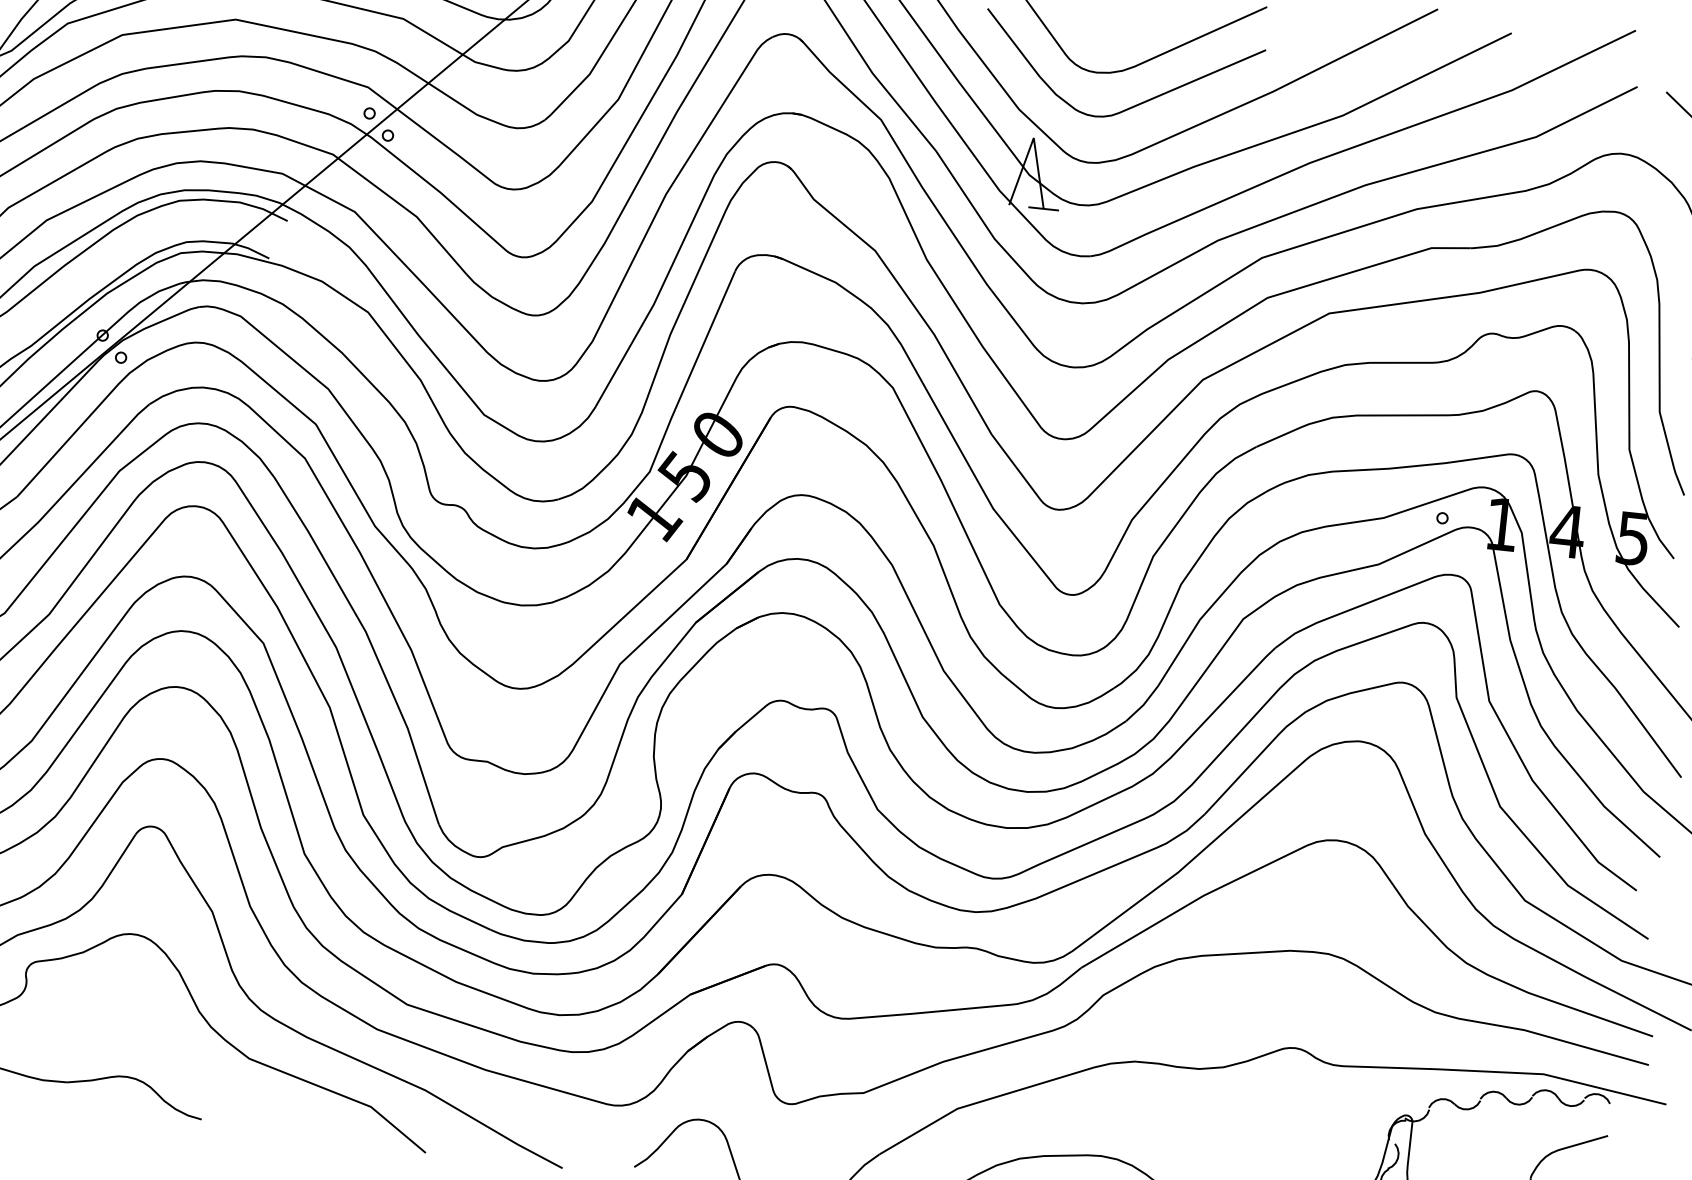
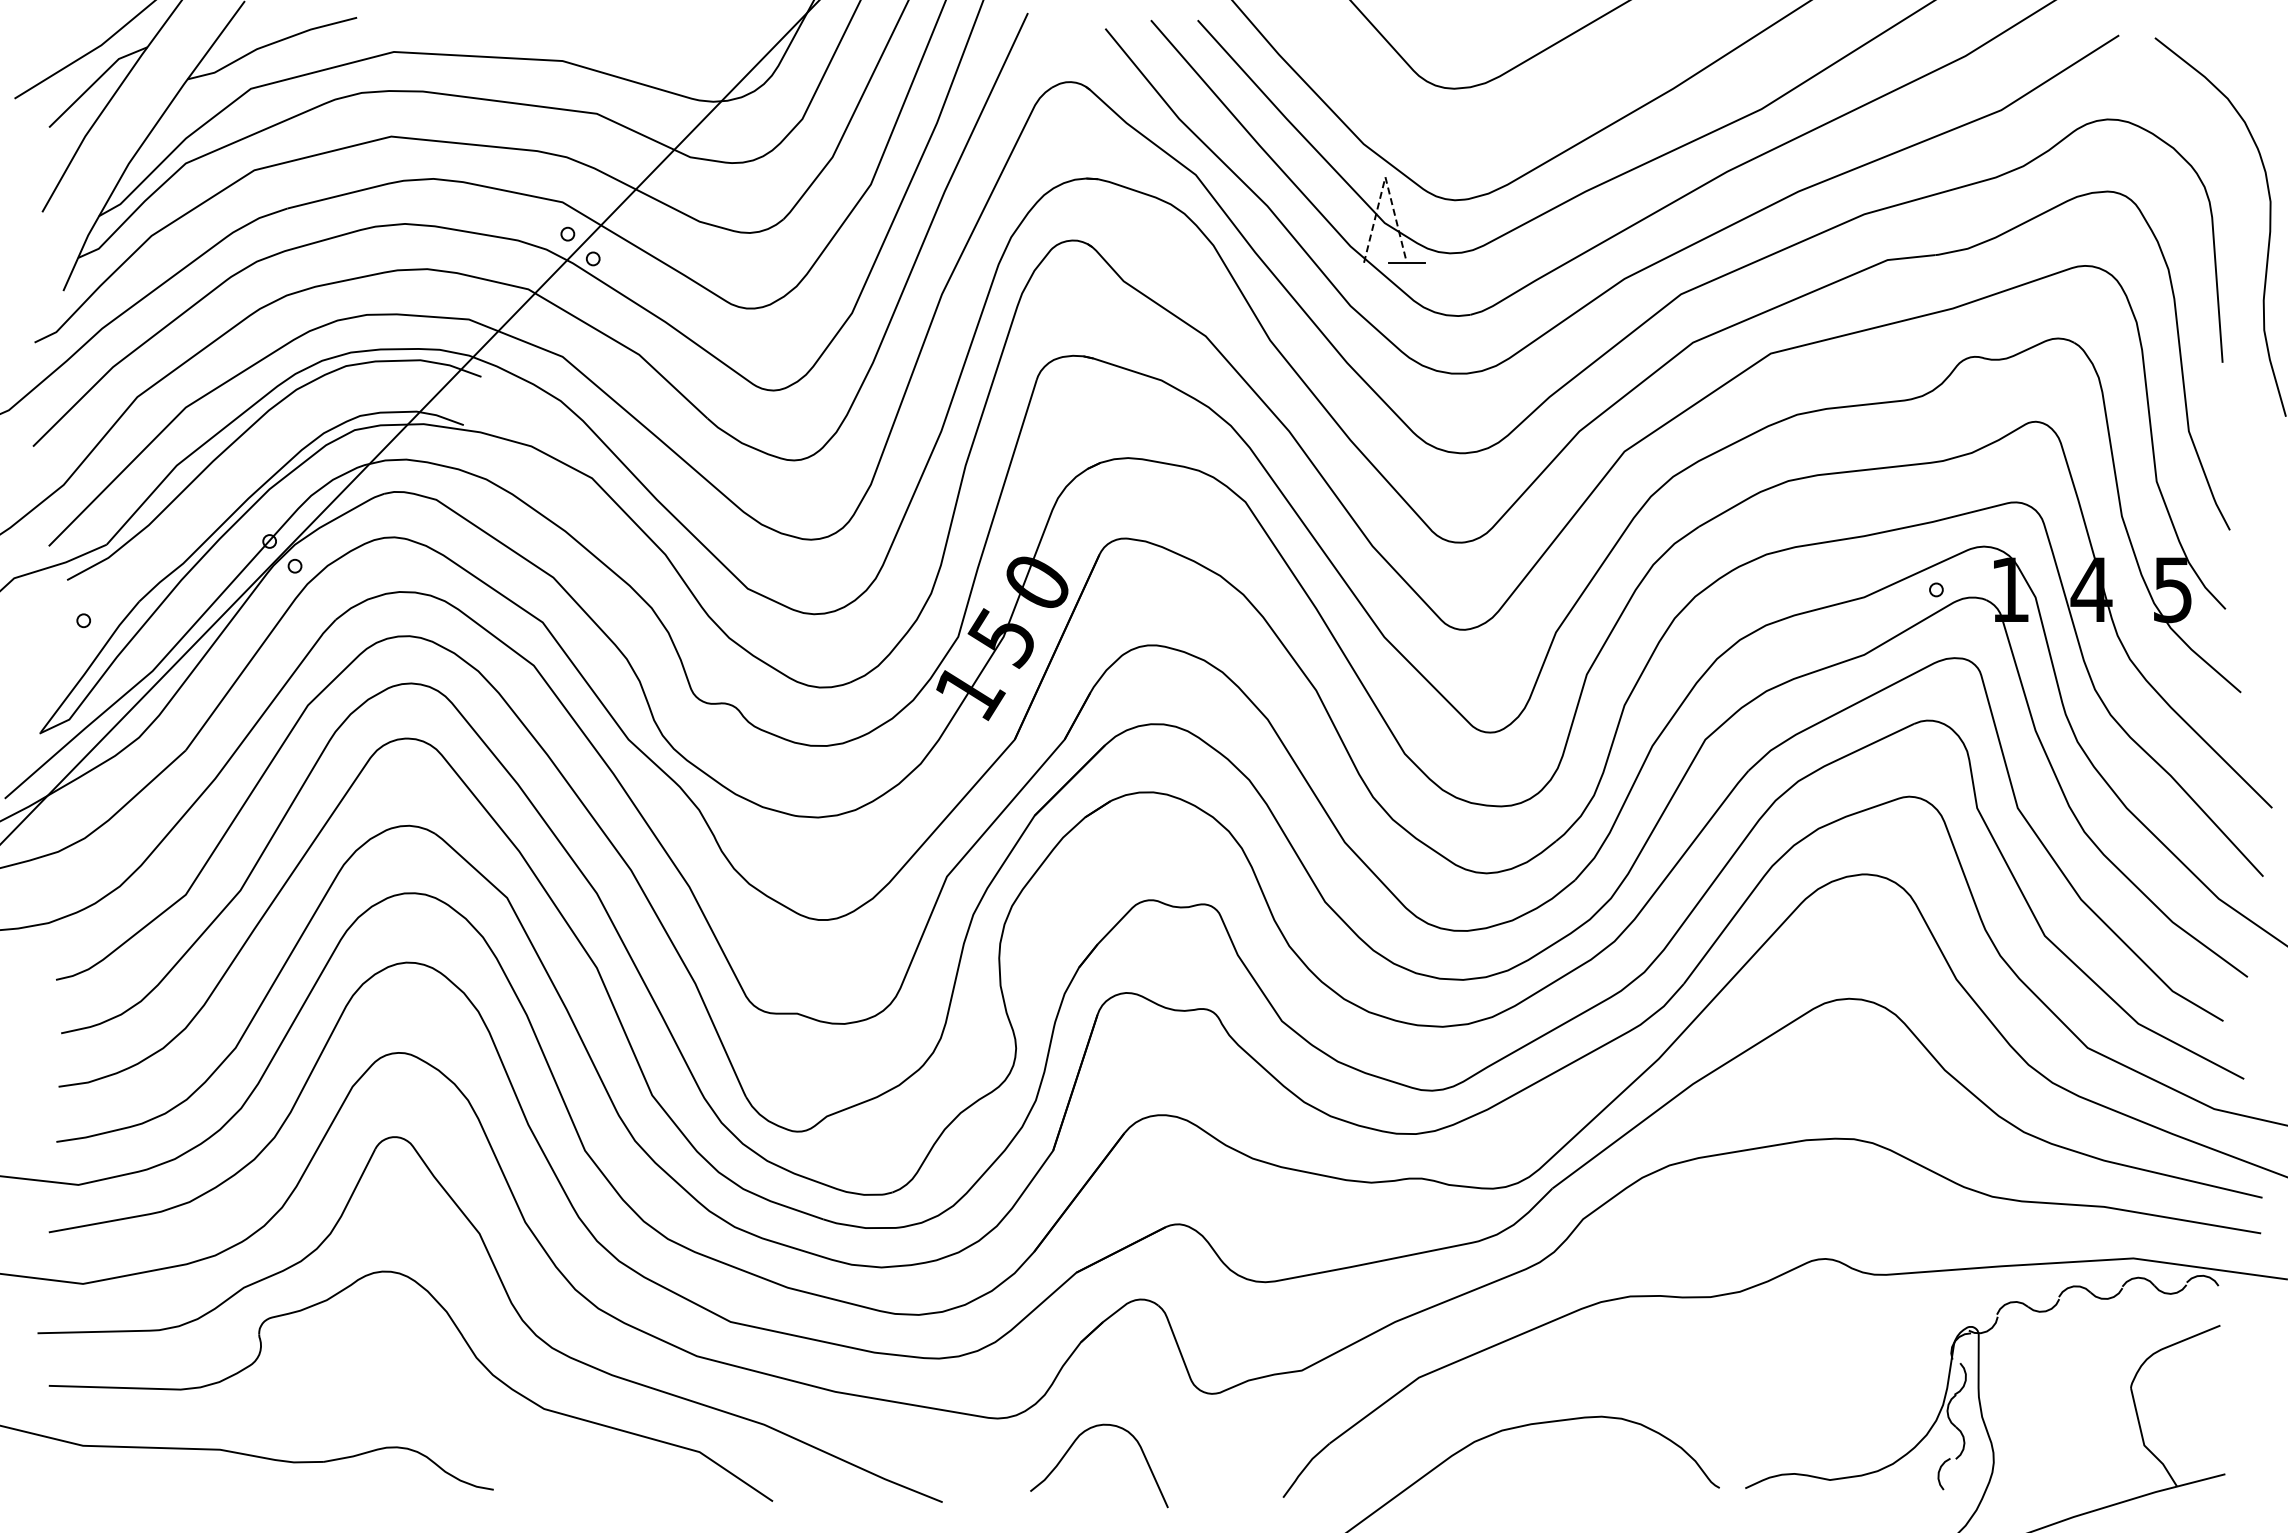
curve: (1135, 105) -> (1505, 123), removed
line: (1033, 138) -> (1385, 177), solid -> dashed

